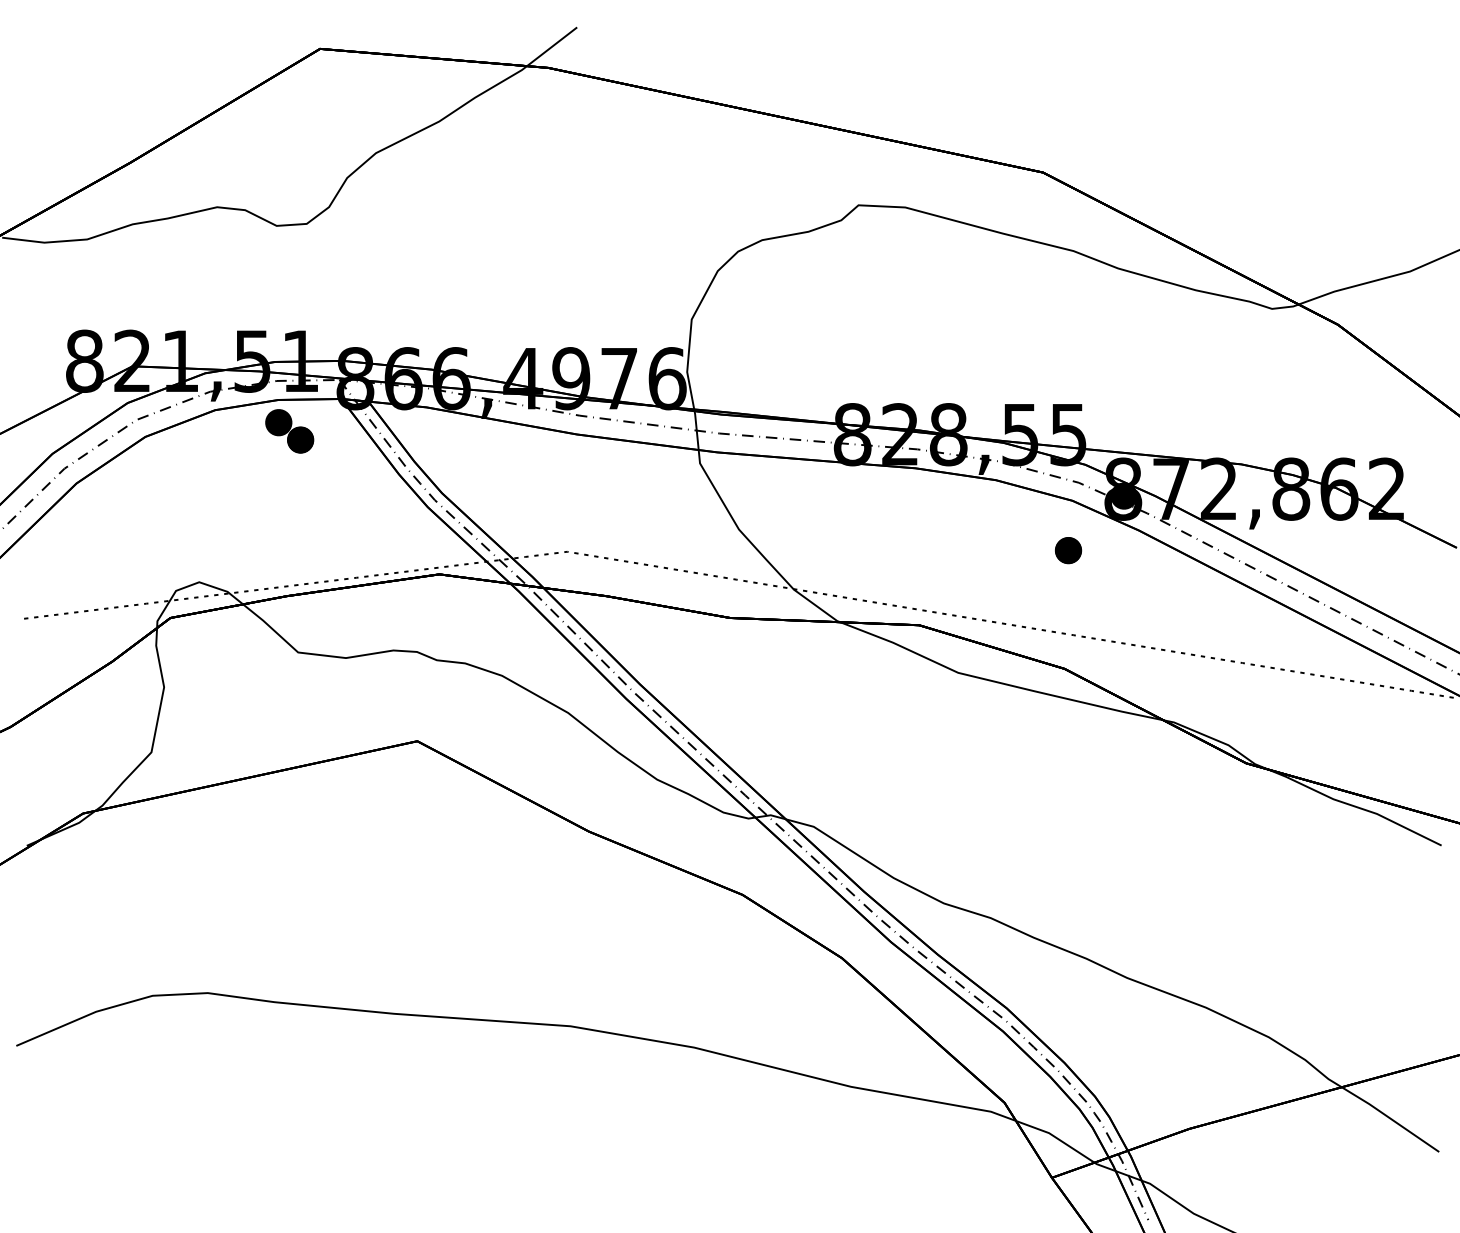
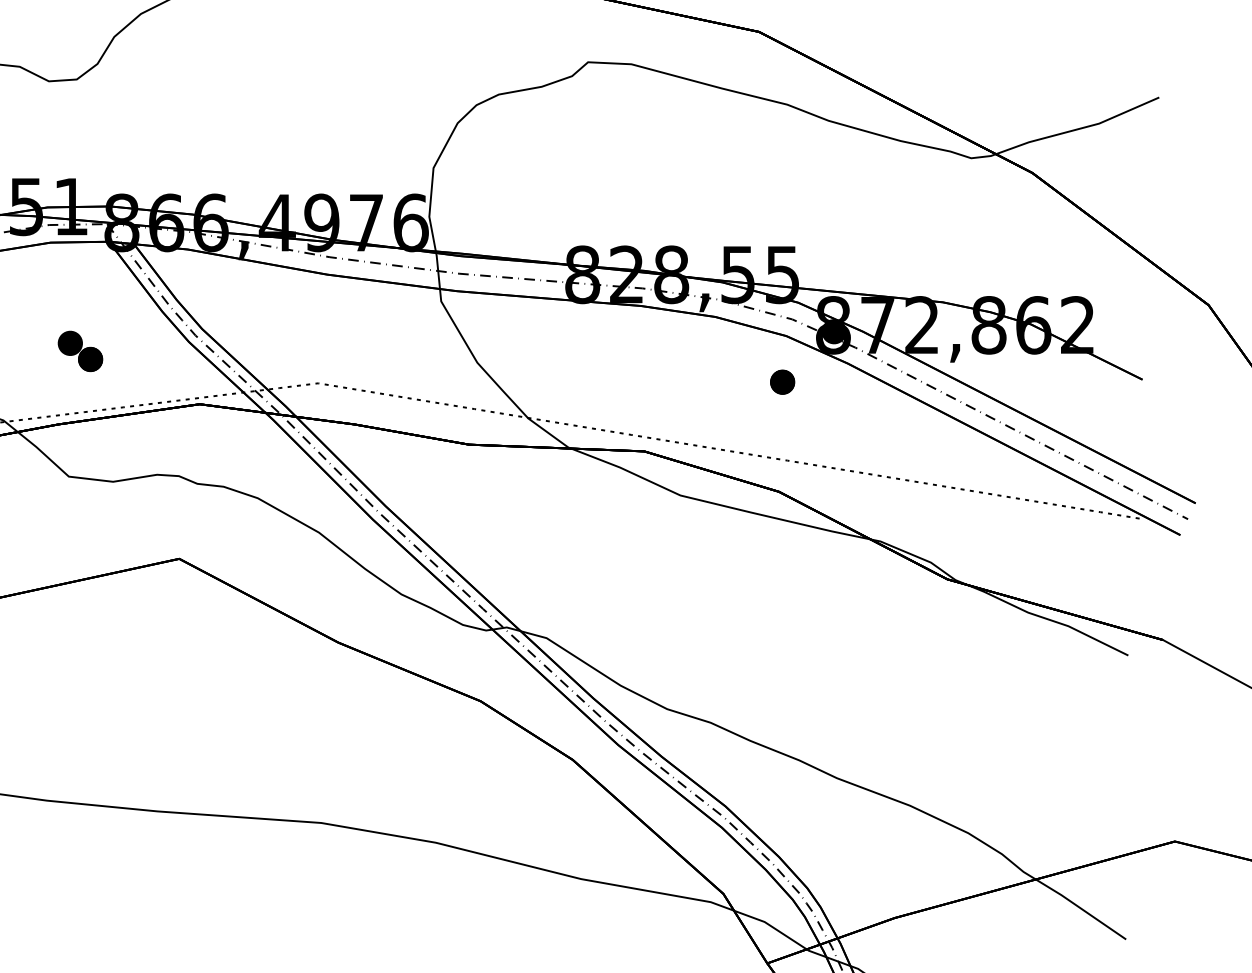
part: (289, 431) -> (80, 351), moved

